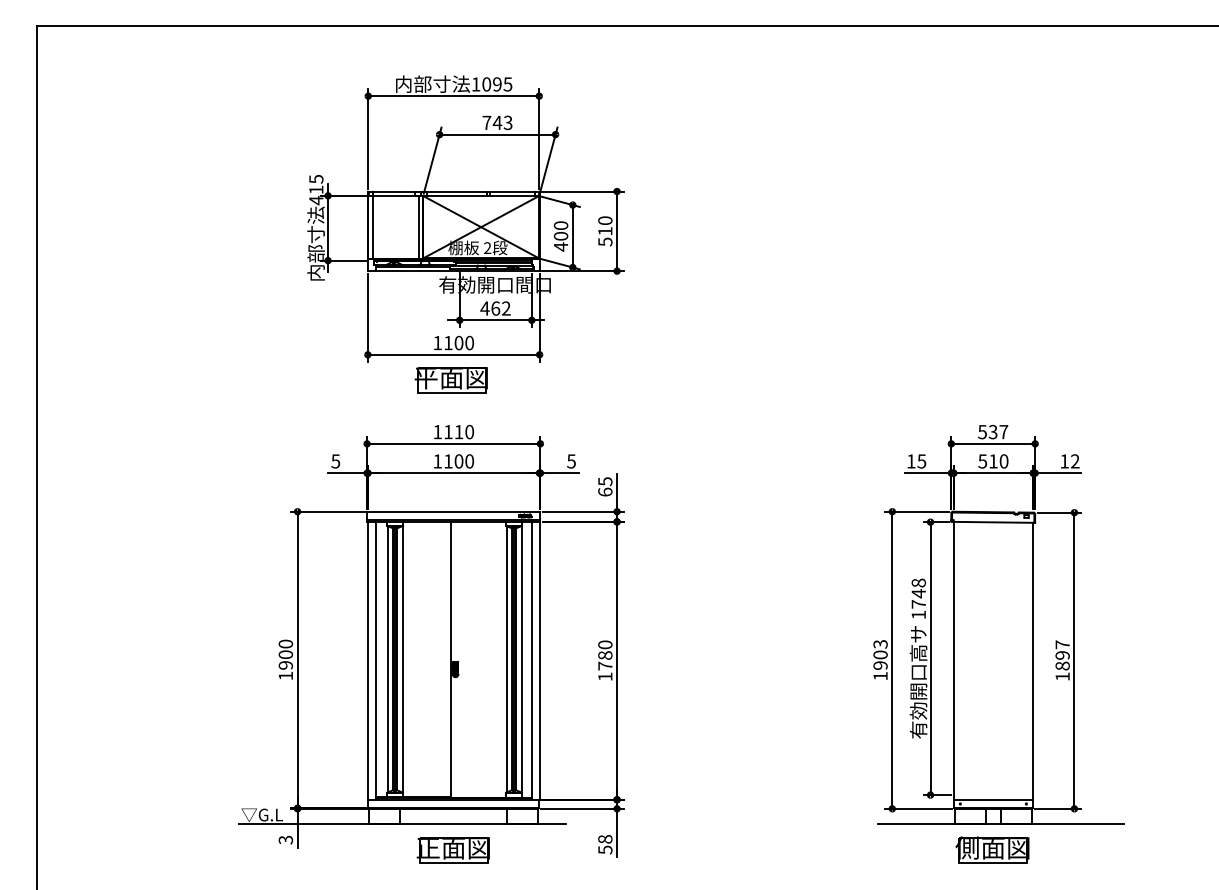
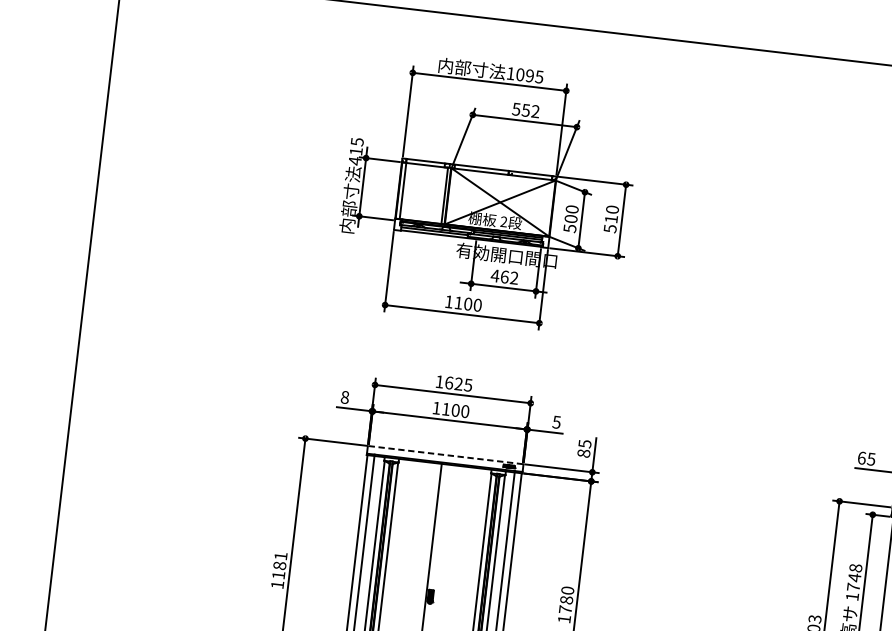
text: (497, 122) -> (526, 110), 743 -> 552
text: (561, 246) -> (570, 228), 400 -> 500
part: (450, 380) -> (456, 336), removed
text: (458, 431) -> (458, 383), 1110 -> 1625
text: (335, 461) -> (344, 397), 5 -> 8
text: (911, 461) -> (862, 458), 15 -> 65
text: (605, 491) -> (584, 452), 65 -> 85
line: (453, 511) -> (445, 454), solid -> dashed
text: (285, 654) -> (279, 565), 1900 -> 1181

